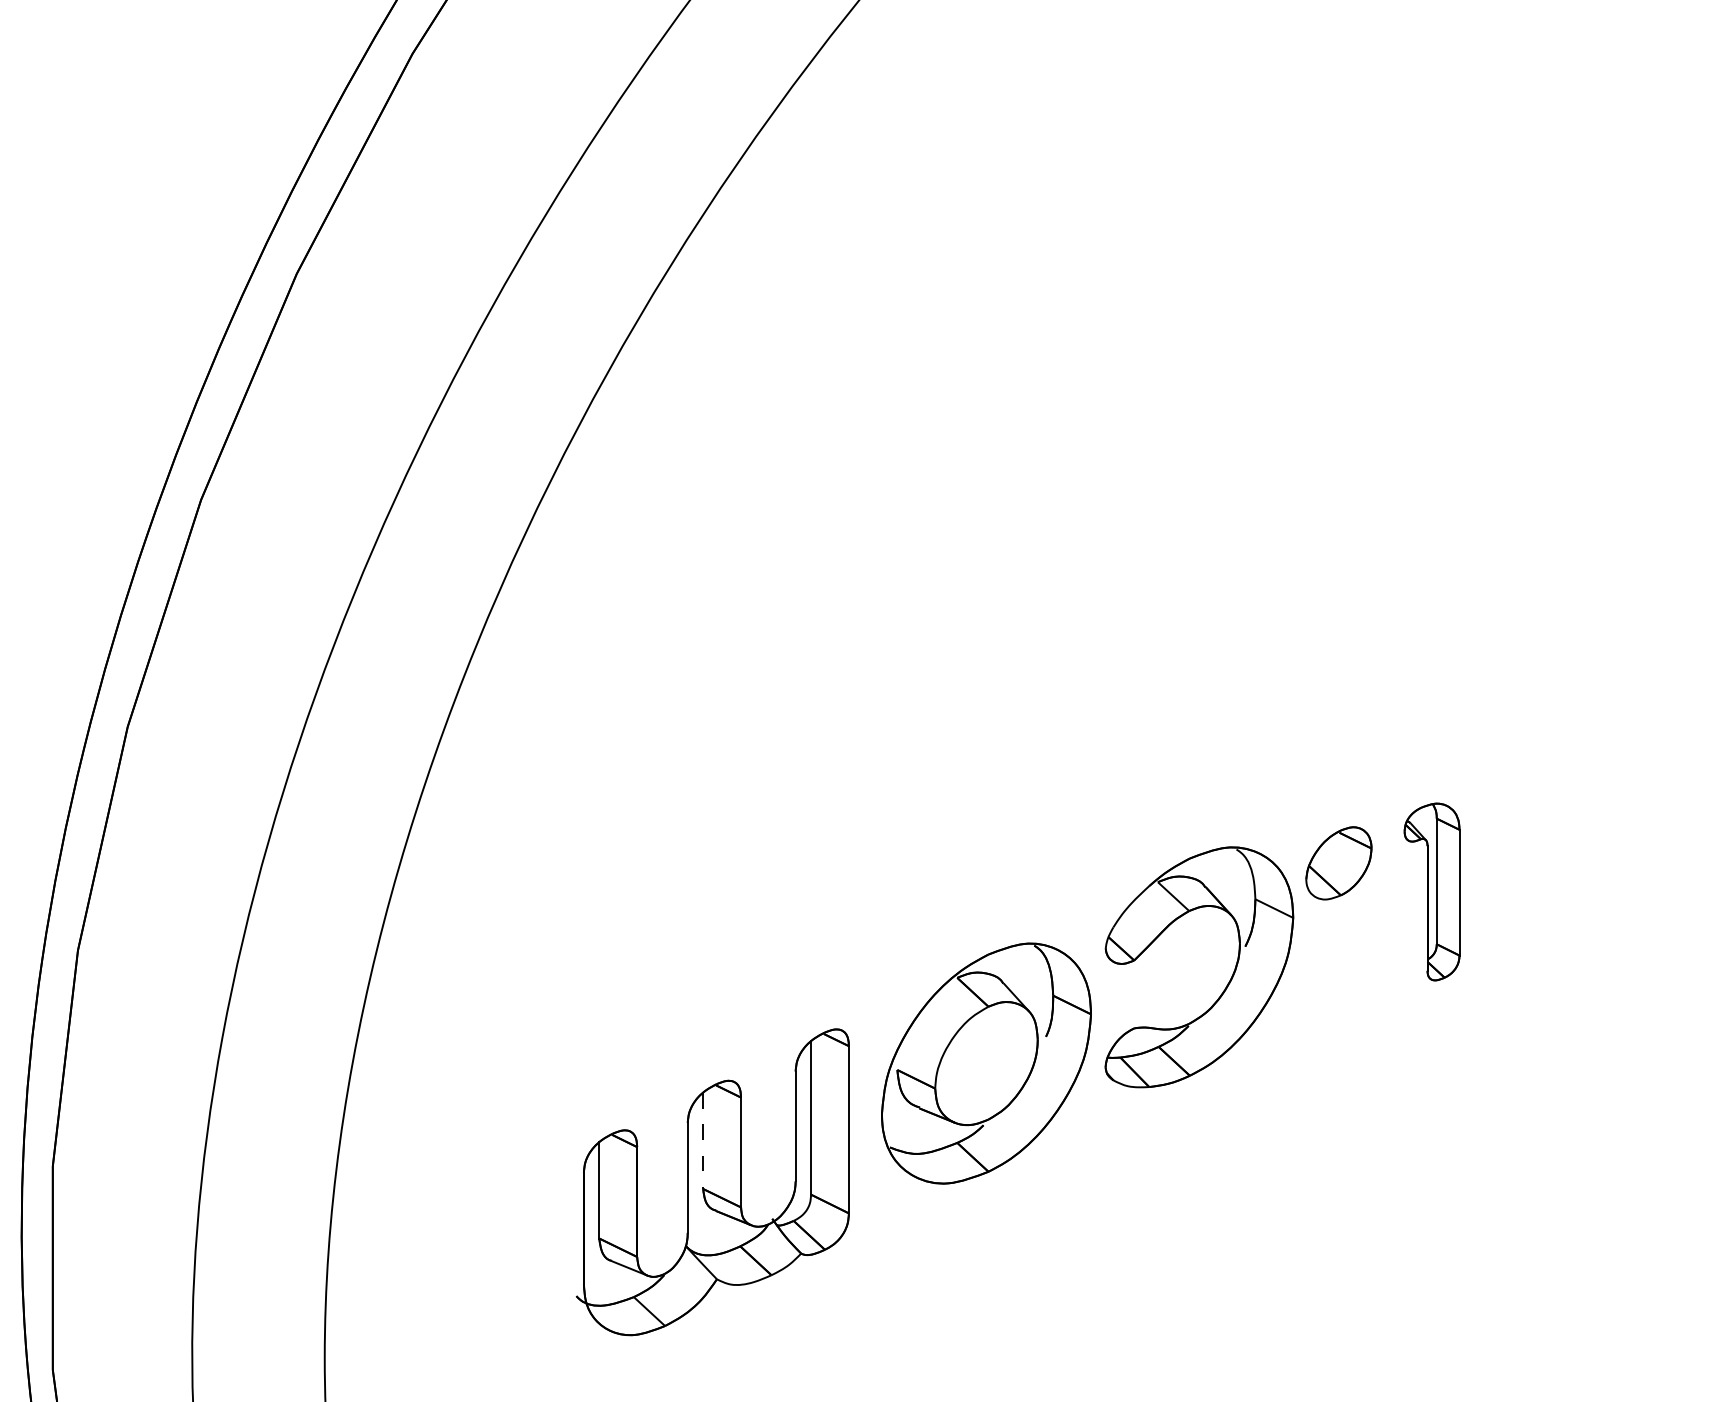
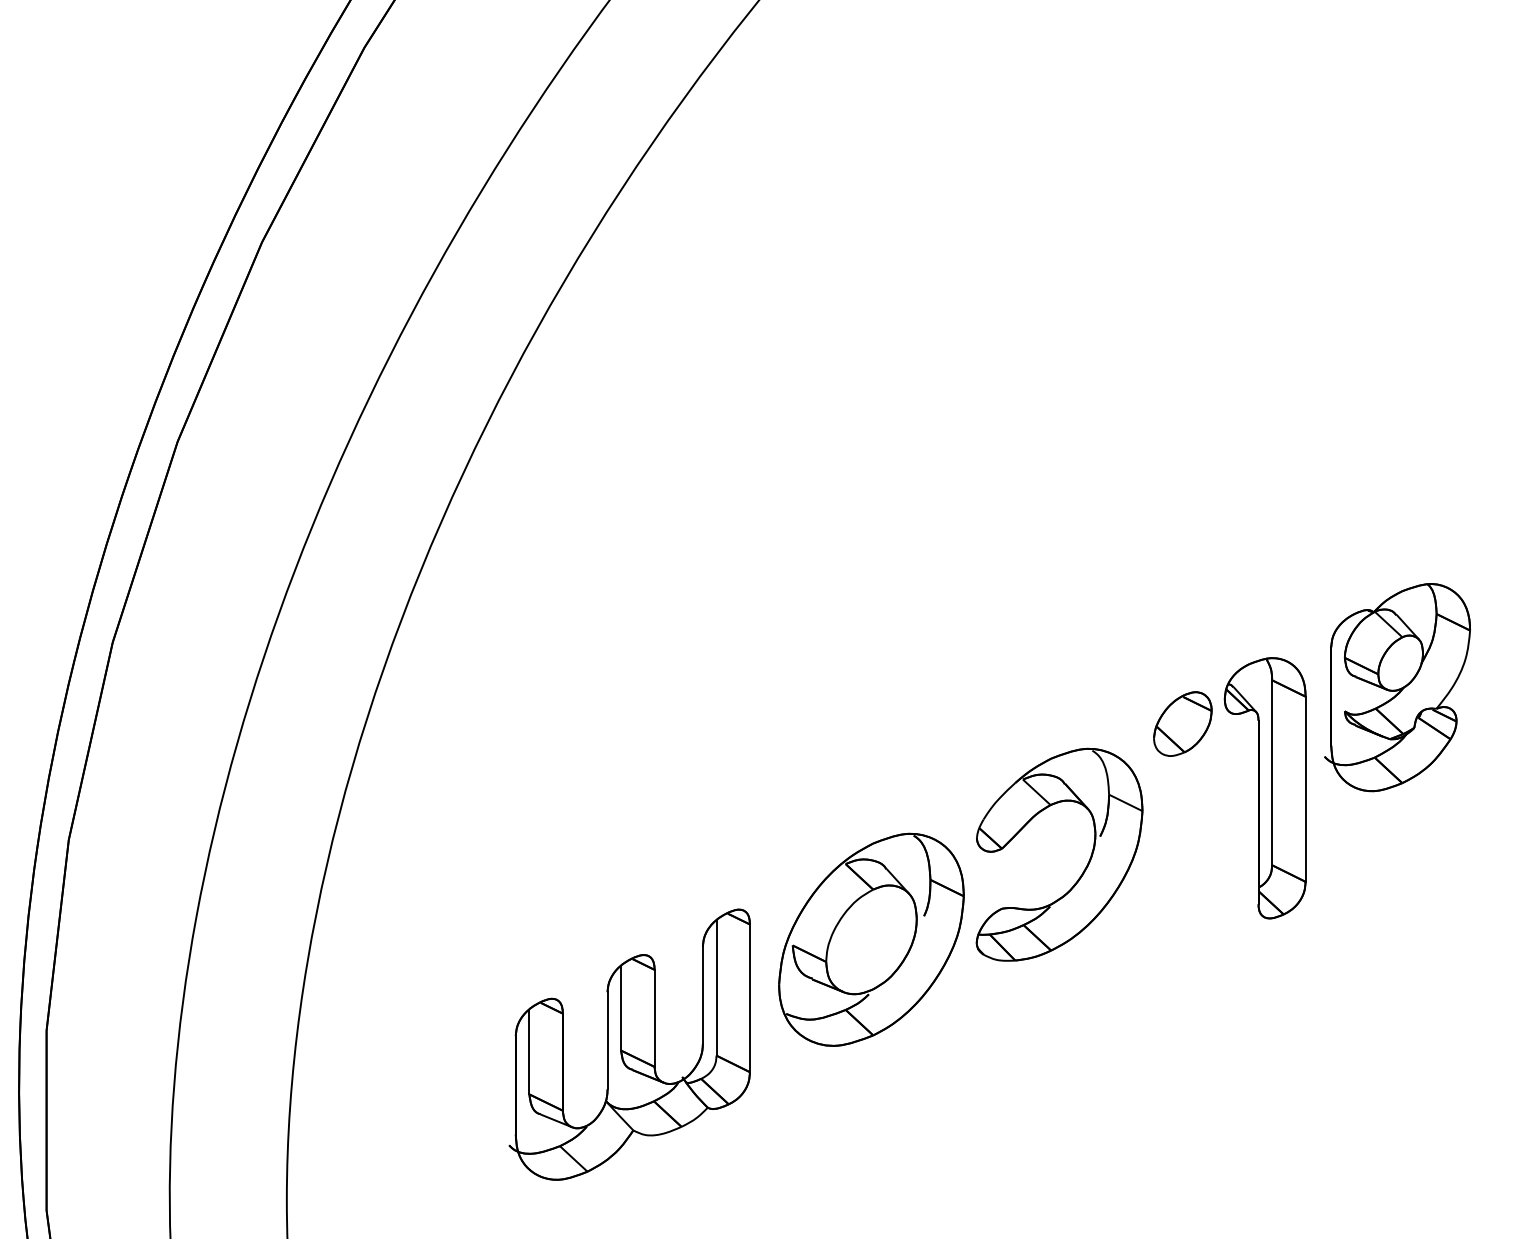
part: (1581, 777) -> (1397, 687), added
part: (1338, 863) -> (1182, 724), moved
part: (1431, 891) -> (1264, 787), size x1.67
line: (703, 1141) -> (621, 1008), dashed -> solid

